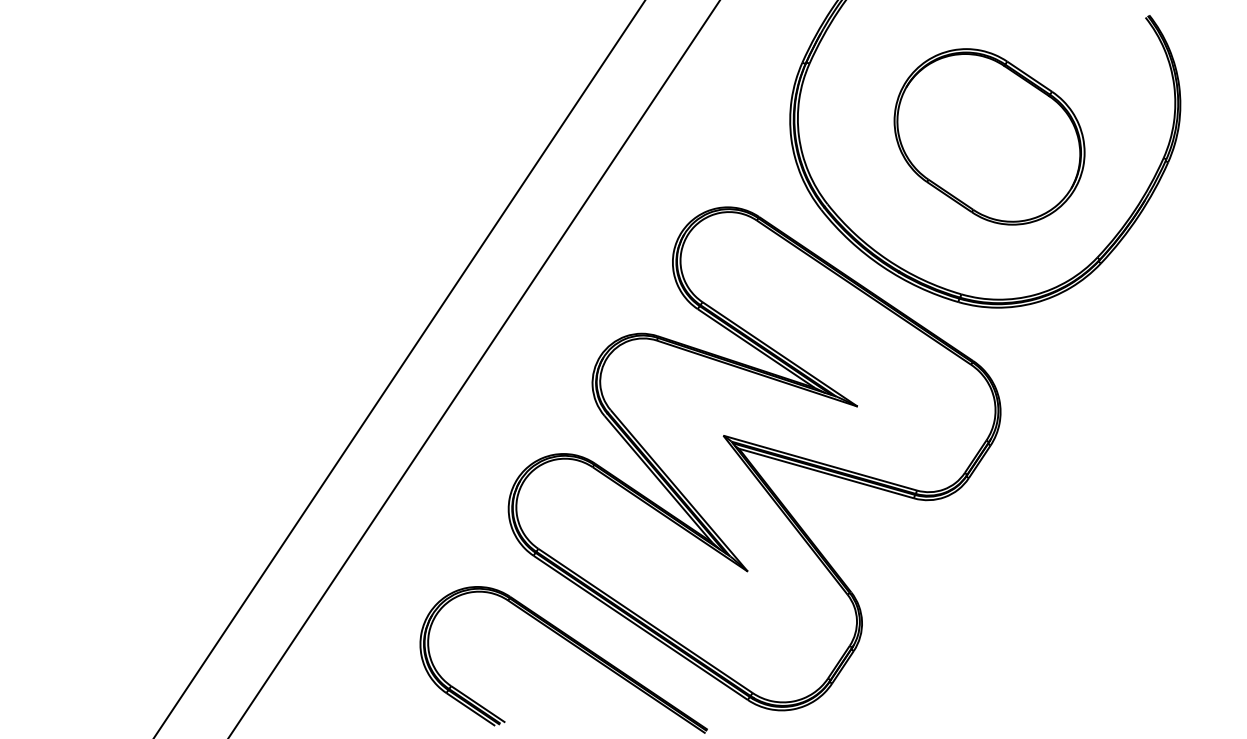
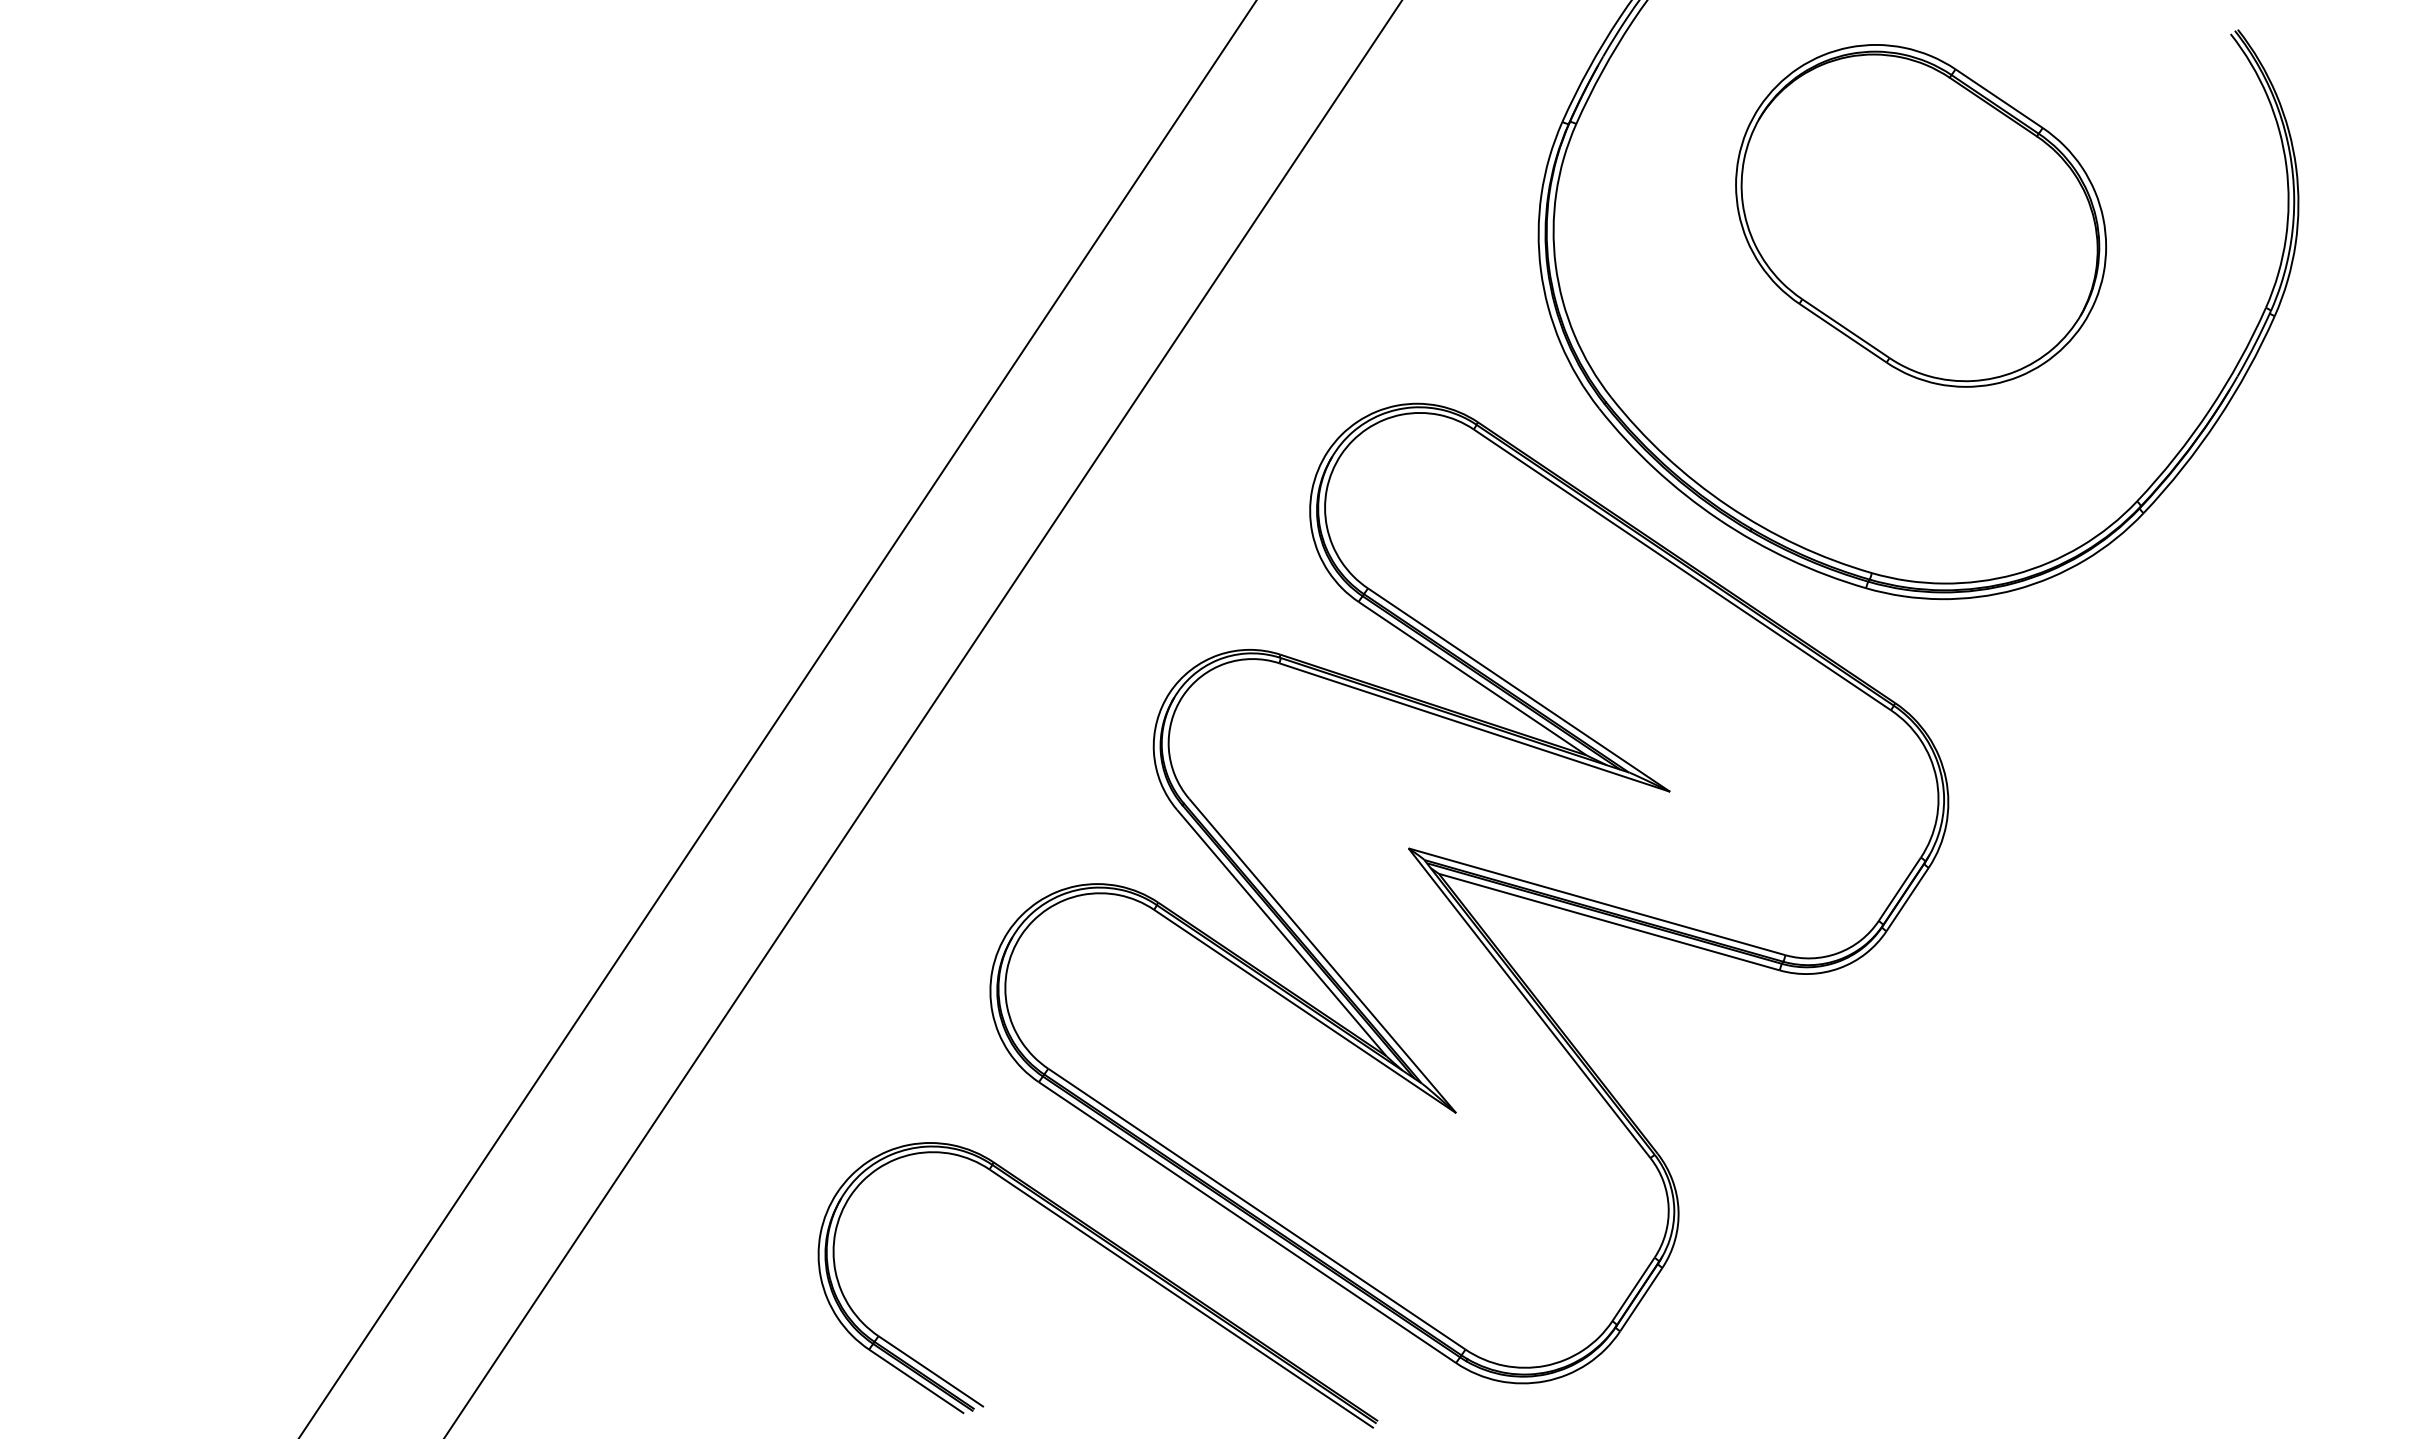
part: (989, 136) -> (1920, 215), moved

